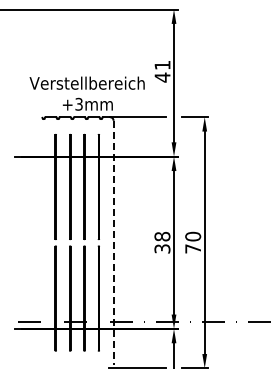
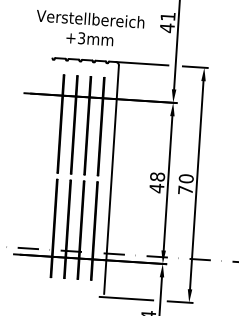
text: (86, 93) -> (89, 28), moved
line: (113, 242) -> (111, 179), dashed -> solid
text: (162, 248) -> (156, 188), 38 -> 48

